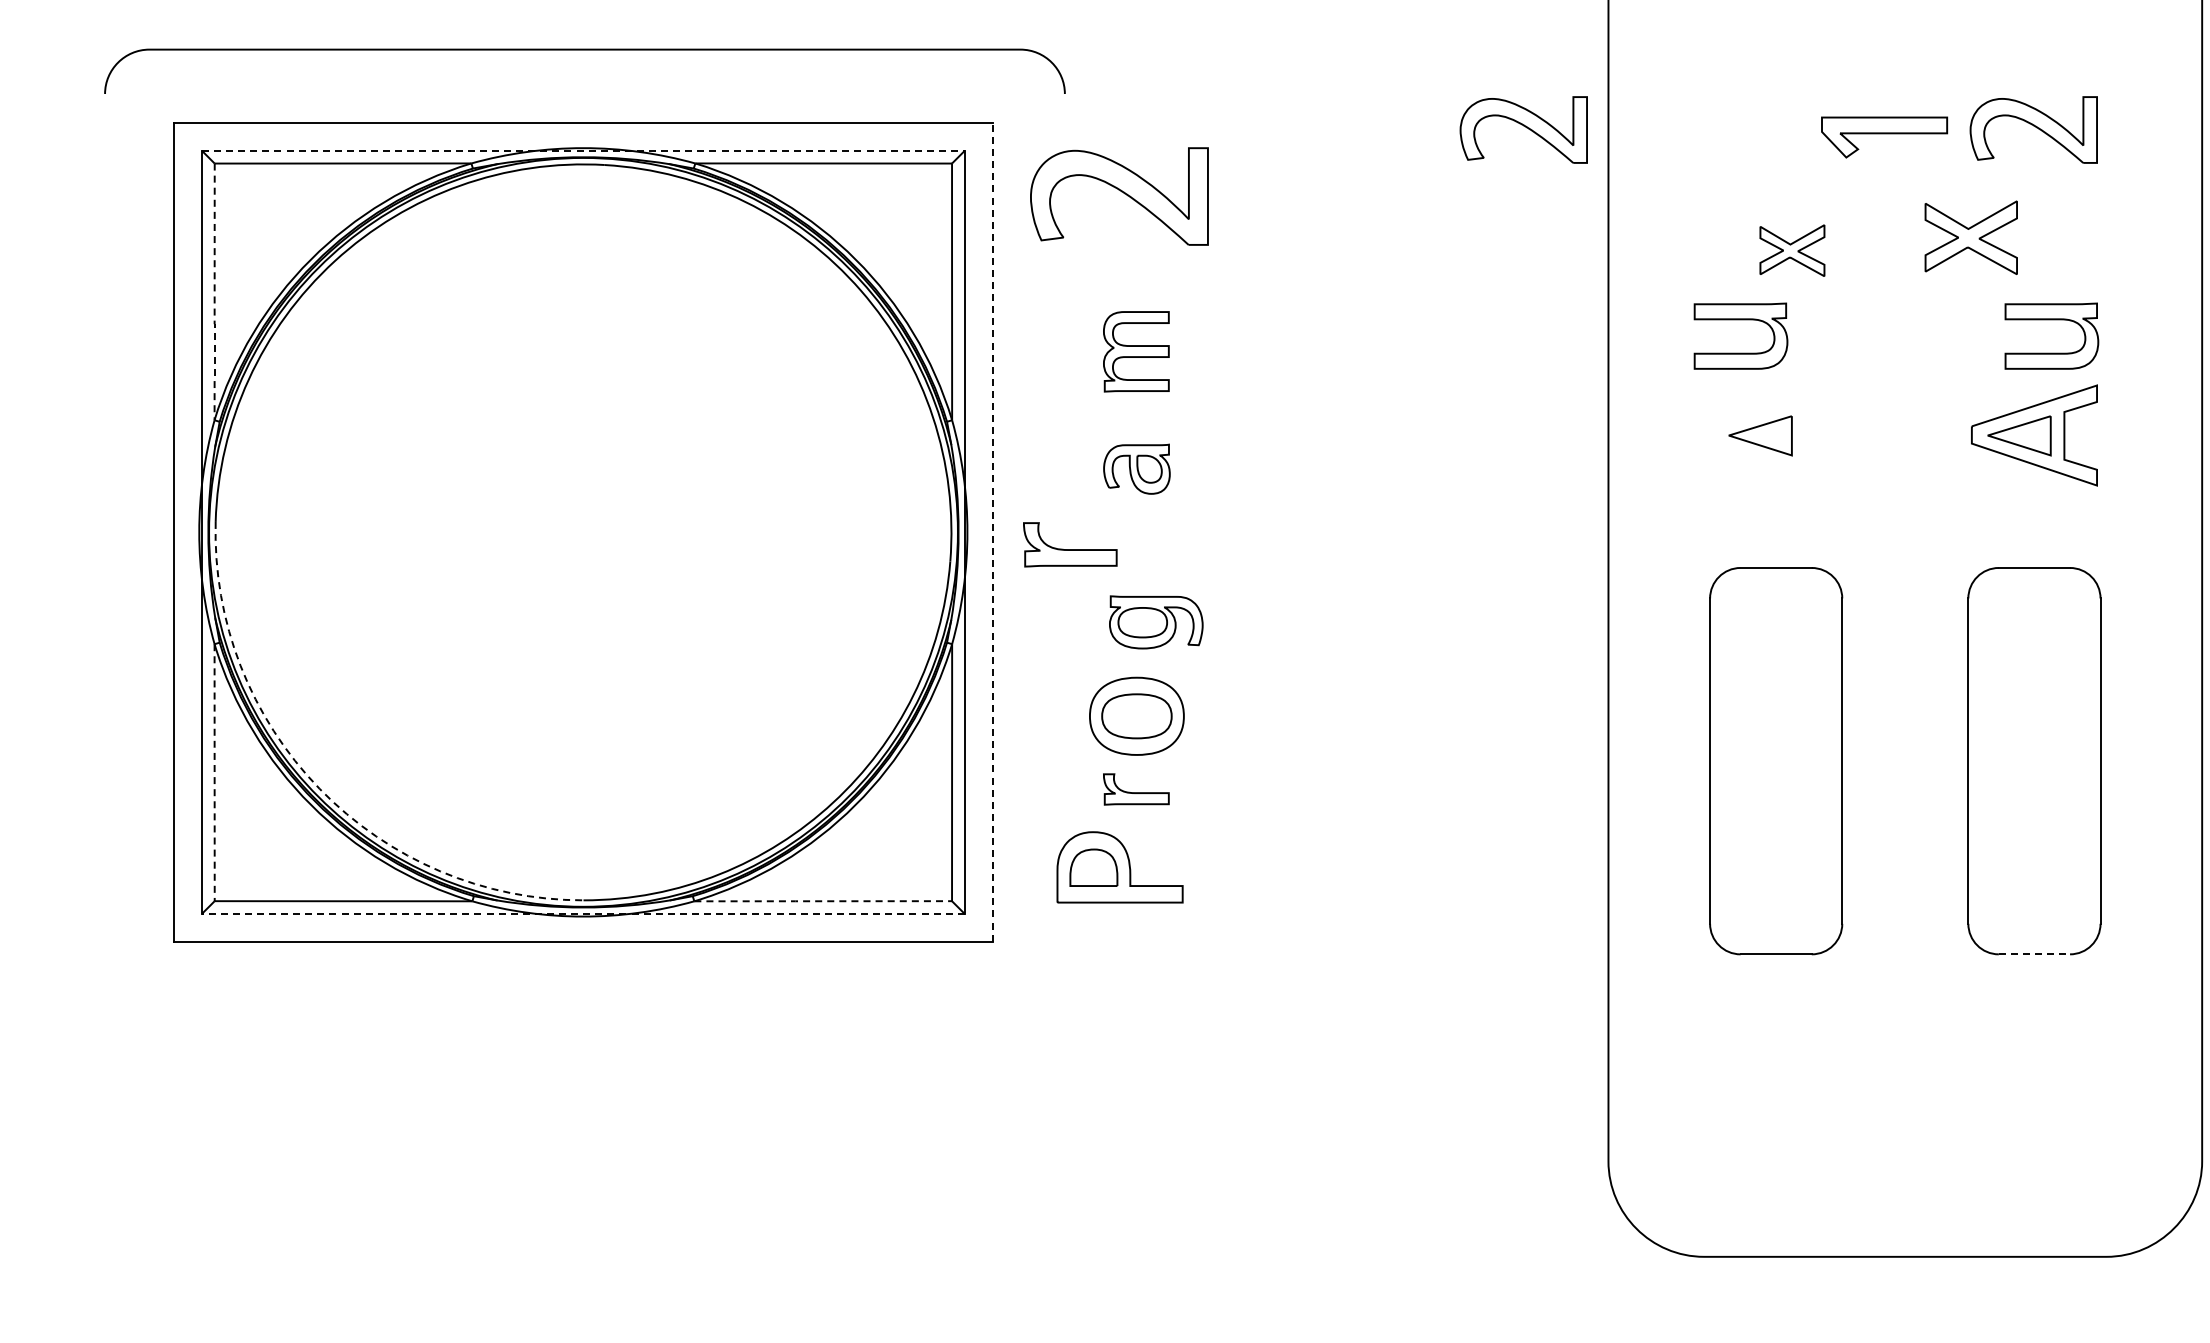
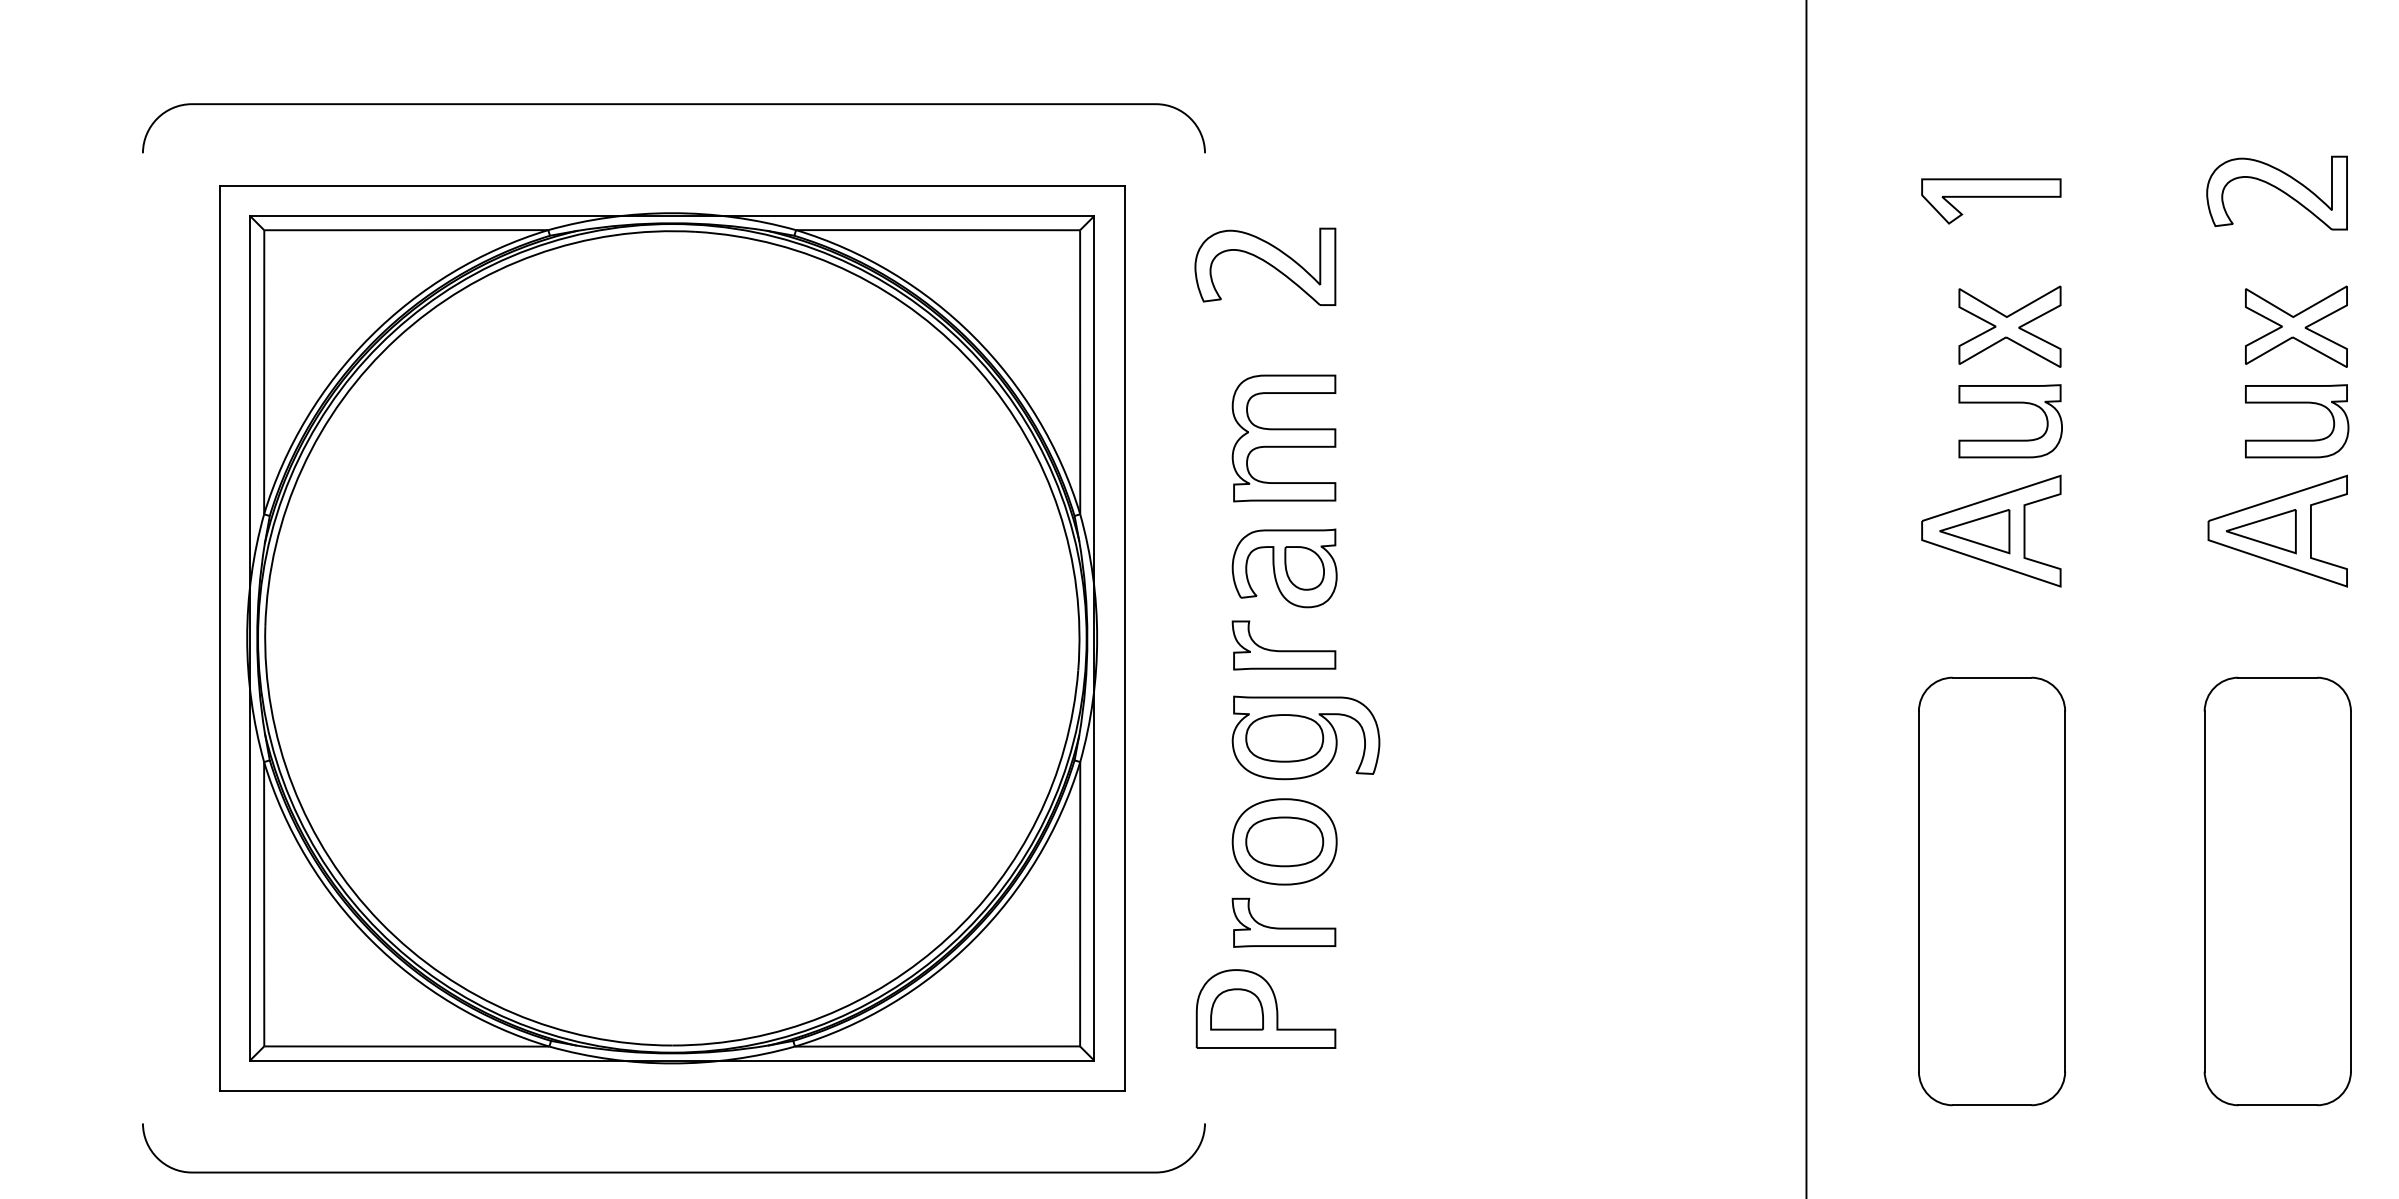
part: (1523, 129) -> (1712, 192), removed
part: (1884, 137) -> (1991, 201), moved
line: (583, 150) -> (672, 215), dashed -> solid
part: (1119, 196) -> (1265, 266), size x0.71
part: (1970, 237) -> (2295, 326), moved
part: (1792, 250) -> (2010, 326), size x1.43
line: (214, 293) -> (264, 374), dashed -> solid
part: (1740, 320) -> (2010, 403), moved
part: (1136, 351) -> (1284, 438), size x1.43
part: (1775, 435) -> (1991, 531), added
part: (1136, 469) -> (1284, 568), size x1.43
line: (992, 531) -> (1124, 637), dashed -> solid
part: (1070, 544) -> (1284, 645), moved
part: (1156, 622) -> (1306, 738), size x1.43
line: (214, 772) -> (264, 904), dashed -> solid
arc: (319, 788) -> (380, 921), dashed -> solid
part: (1136, 789) -> (1284, 922), size x1.43
line: (823, 901) -> (937, 1046), dashed -> solid
line: (582, 913) -> (671, 1060), dashed -> solid
line: (2034, 954) -> (2277, 1105), dashed -> solid
curve: (584, 1014) -> (673, 1171), added

